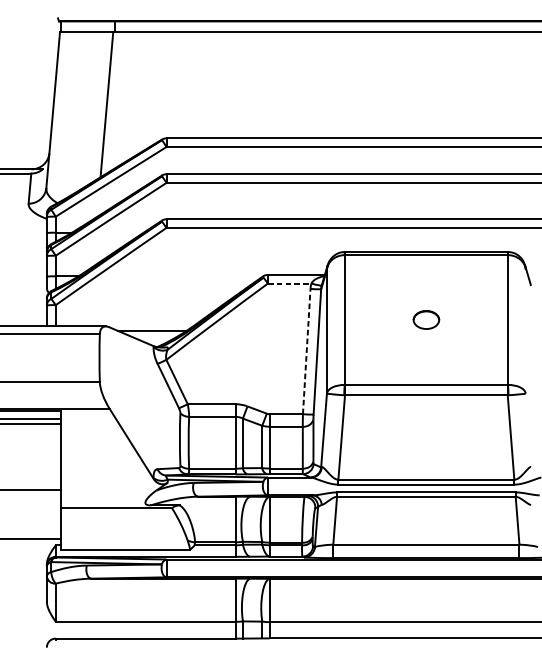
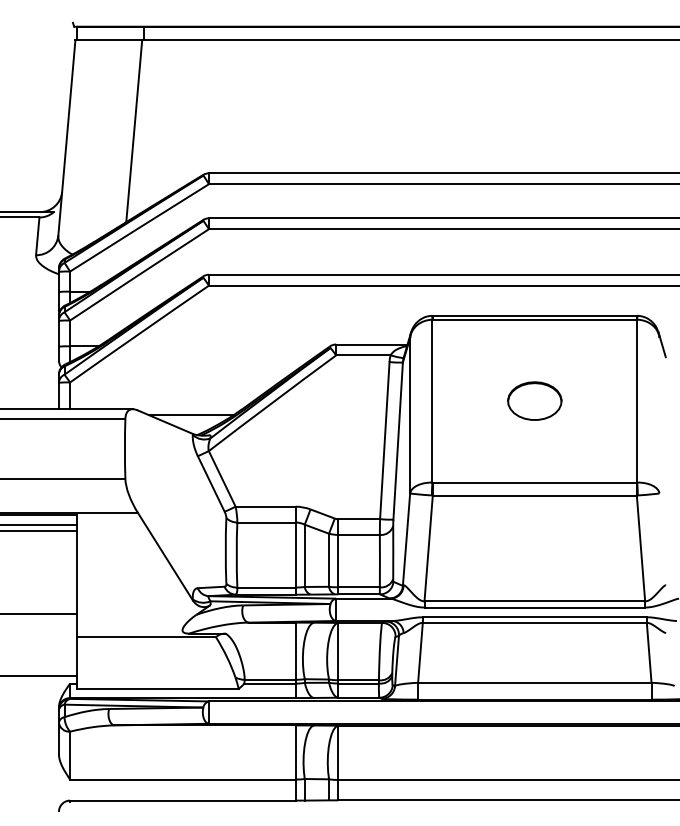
line: (289, 283) -> (363, 355), dashed -> solid
part: (426, 319) -> (534, 400), size x1.67
line: (306, 351) -> (384, 440), dashed -> solid

